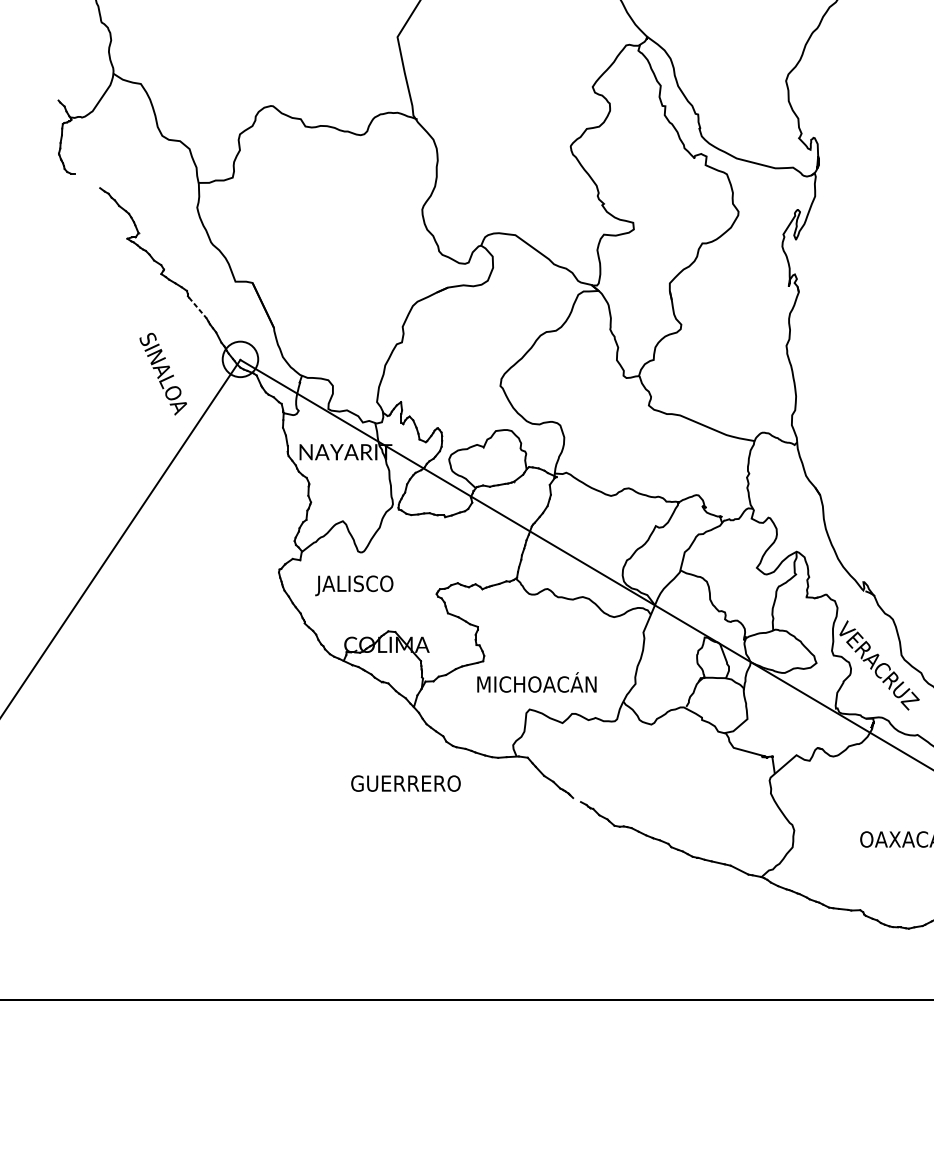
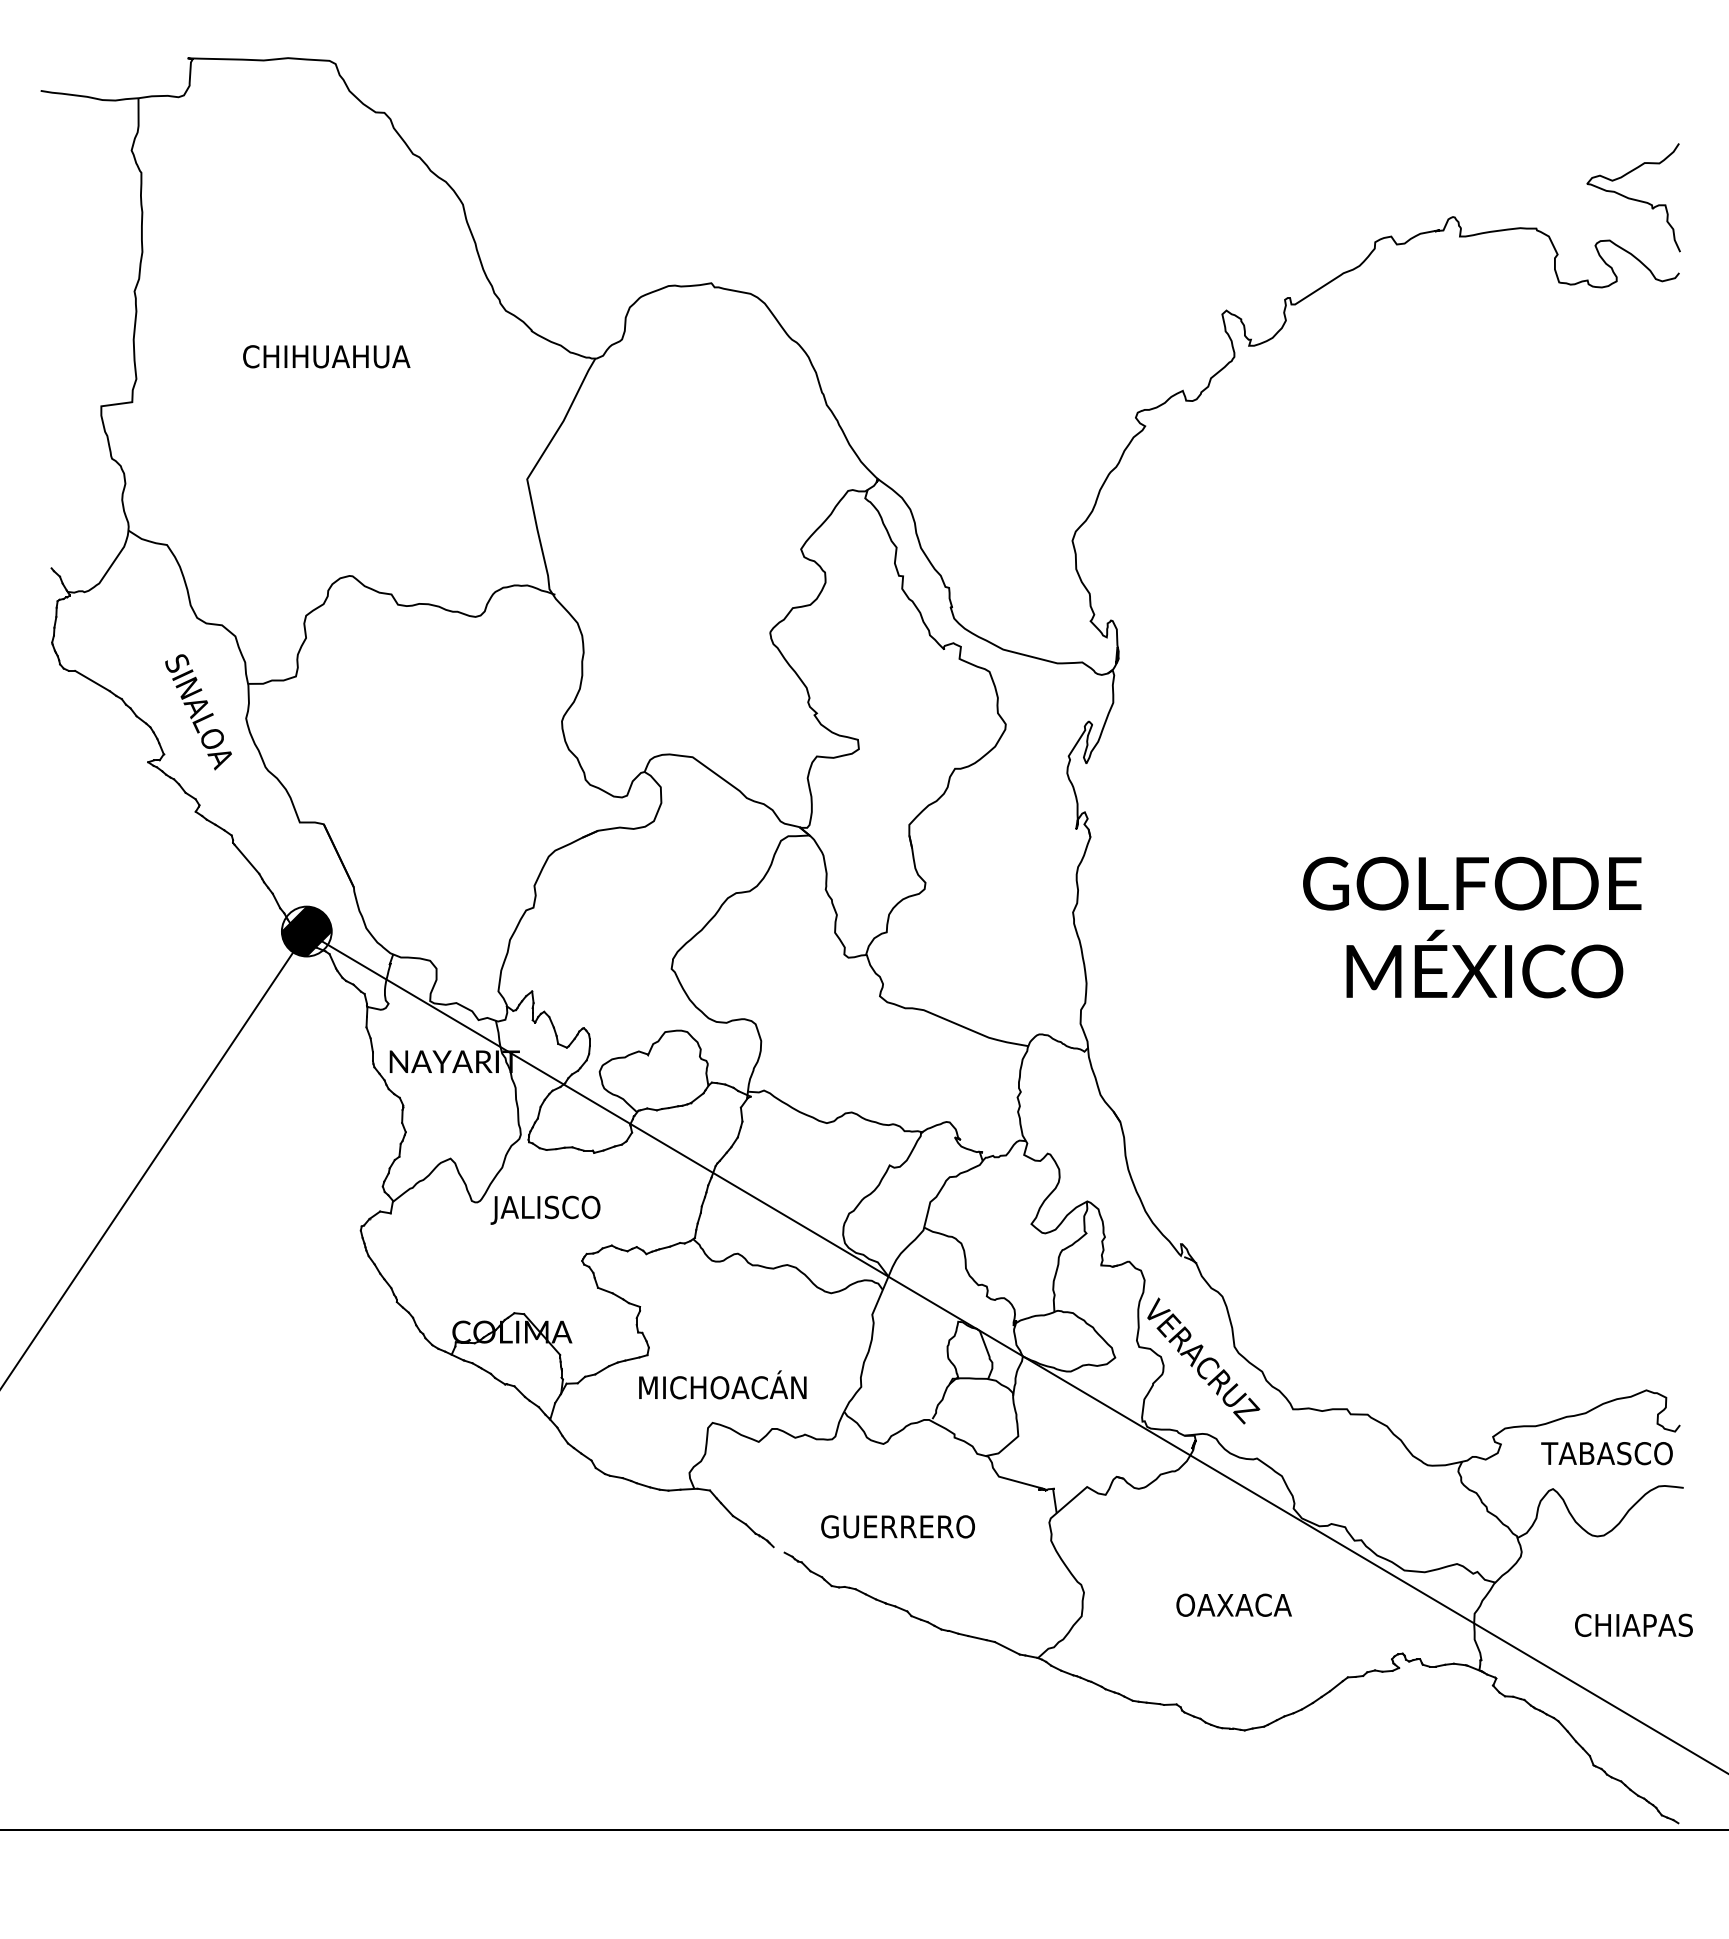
line: (87, 180) -> (92, 680), added
line: (198, 308) -> (247, 859), dashed -> solid
hatch: (240, 359) -> (306, 931), added
text: (163, 374) -> (198, 712), moved
text: (354, 585) -> (545, 1209), moved
text: (405, 783) -> (897, 1526), moved

